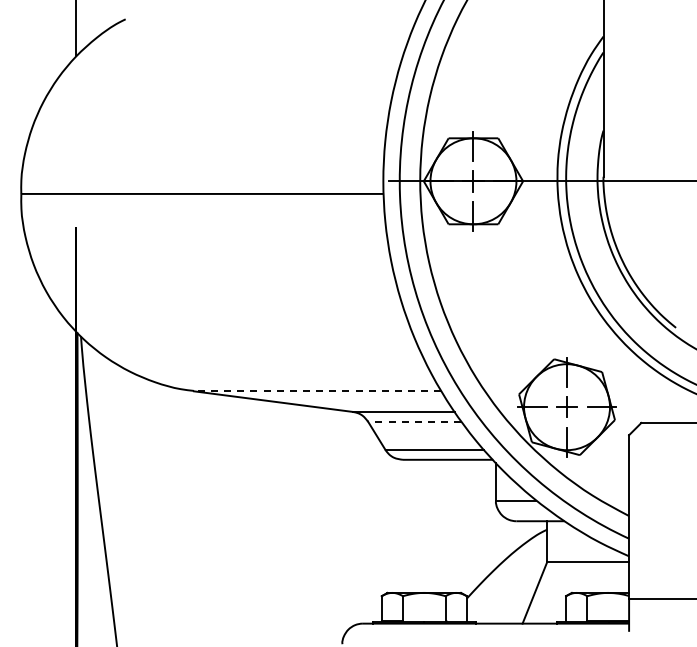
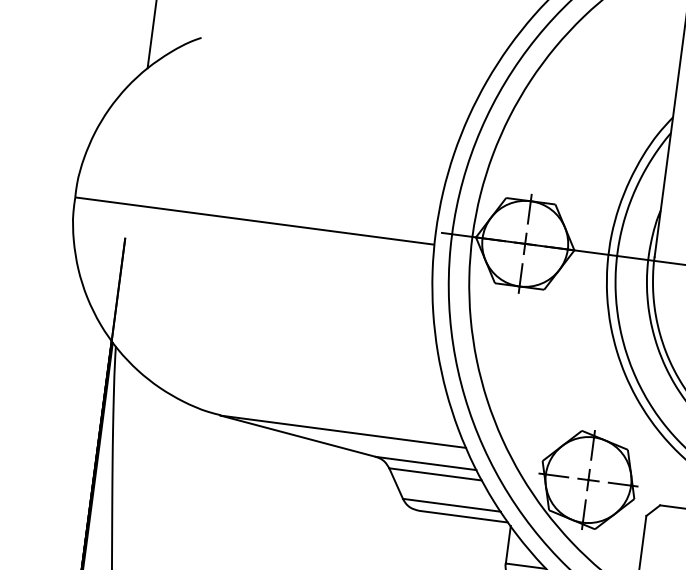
line: (317, 391) -> (343, 431), dashed -> solid
line: (414, 421) -> (435, 474), dashed -> solid

